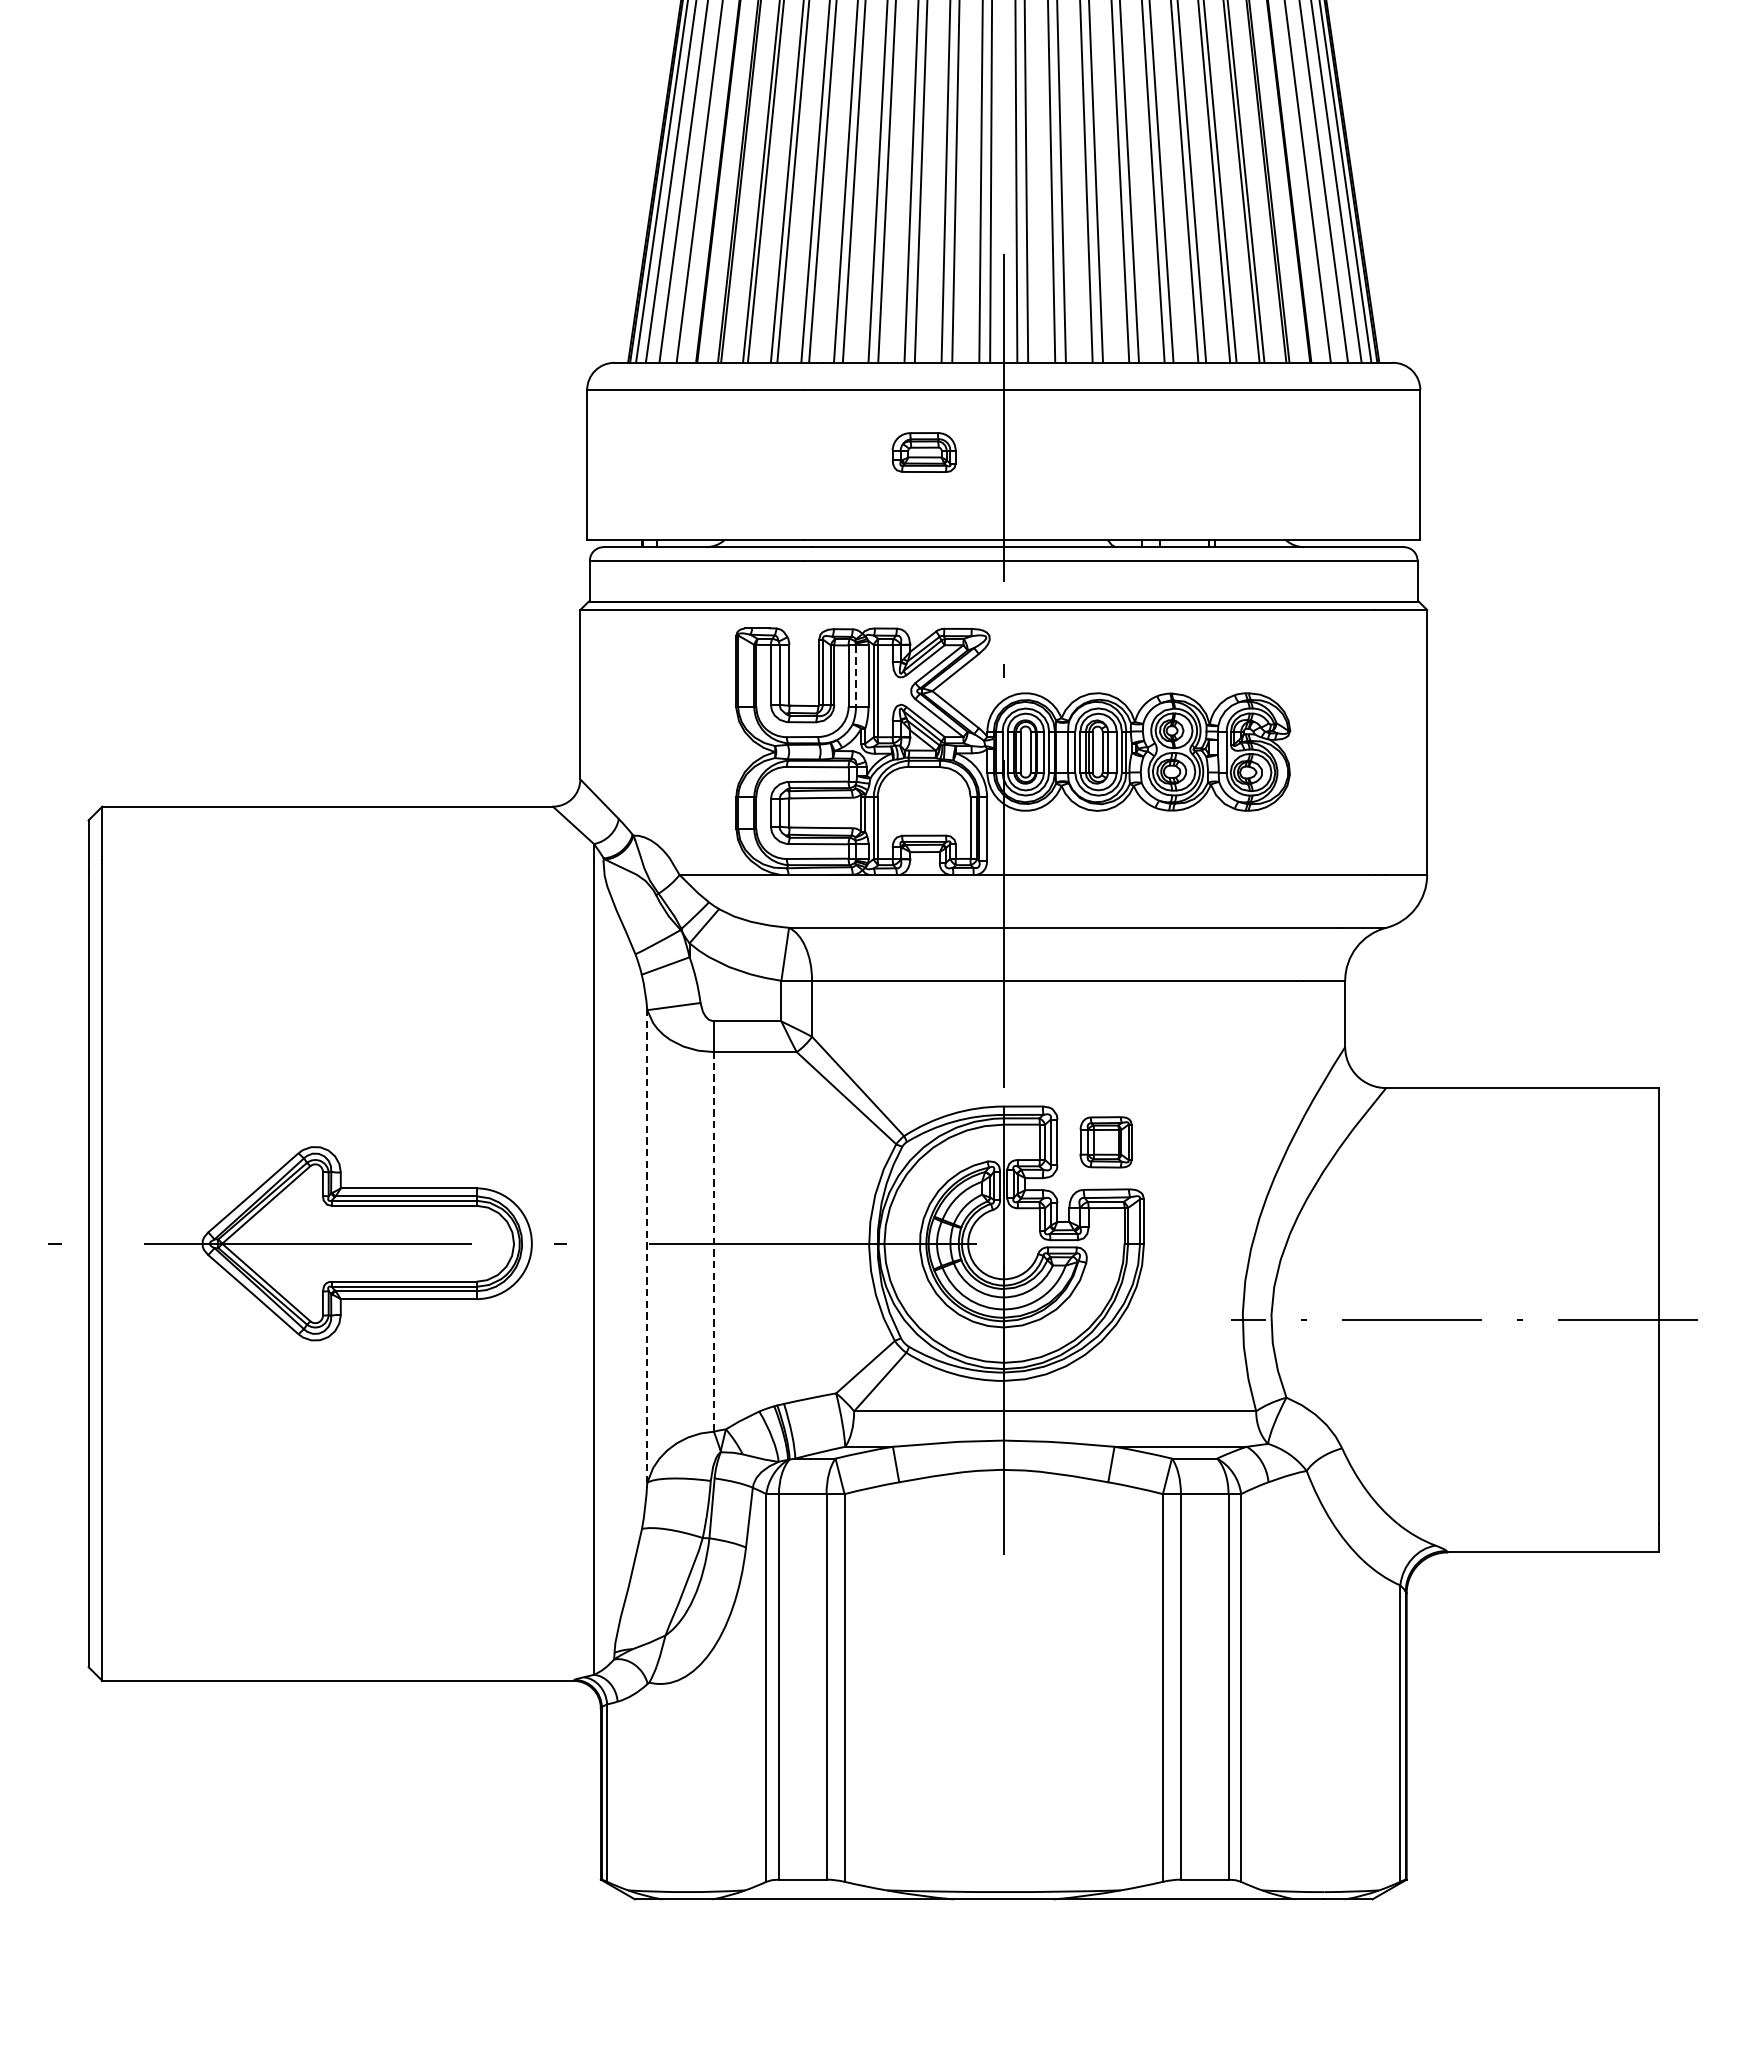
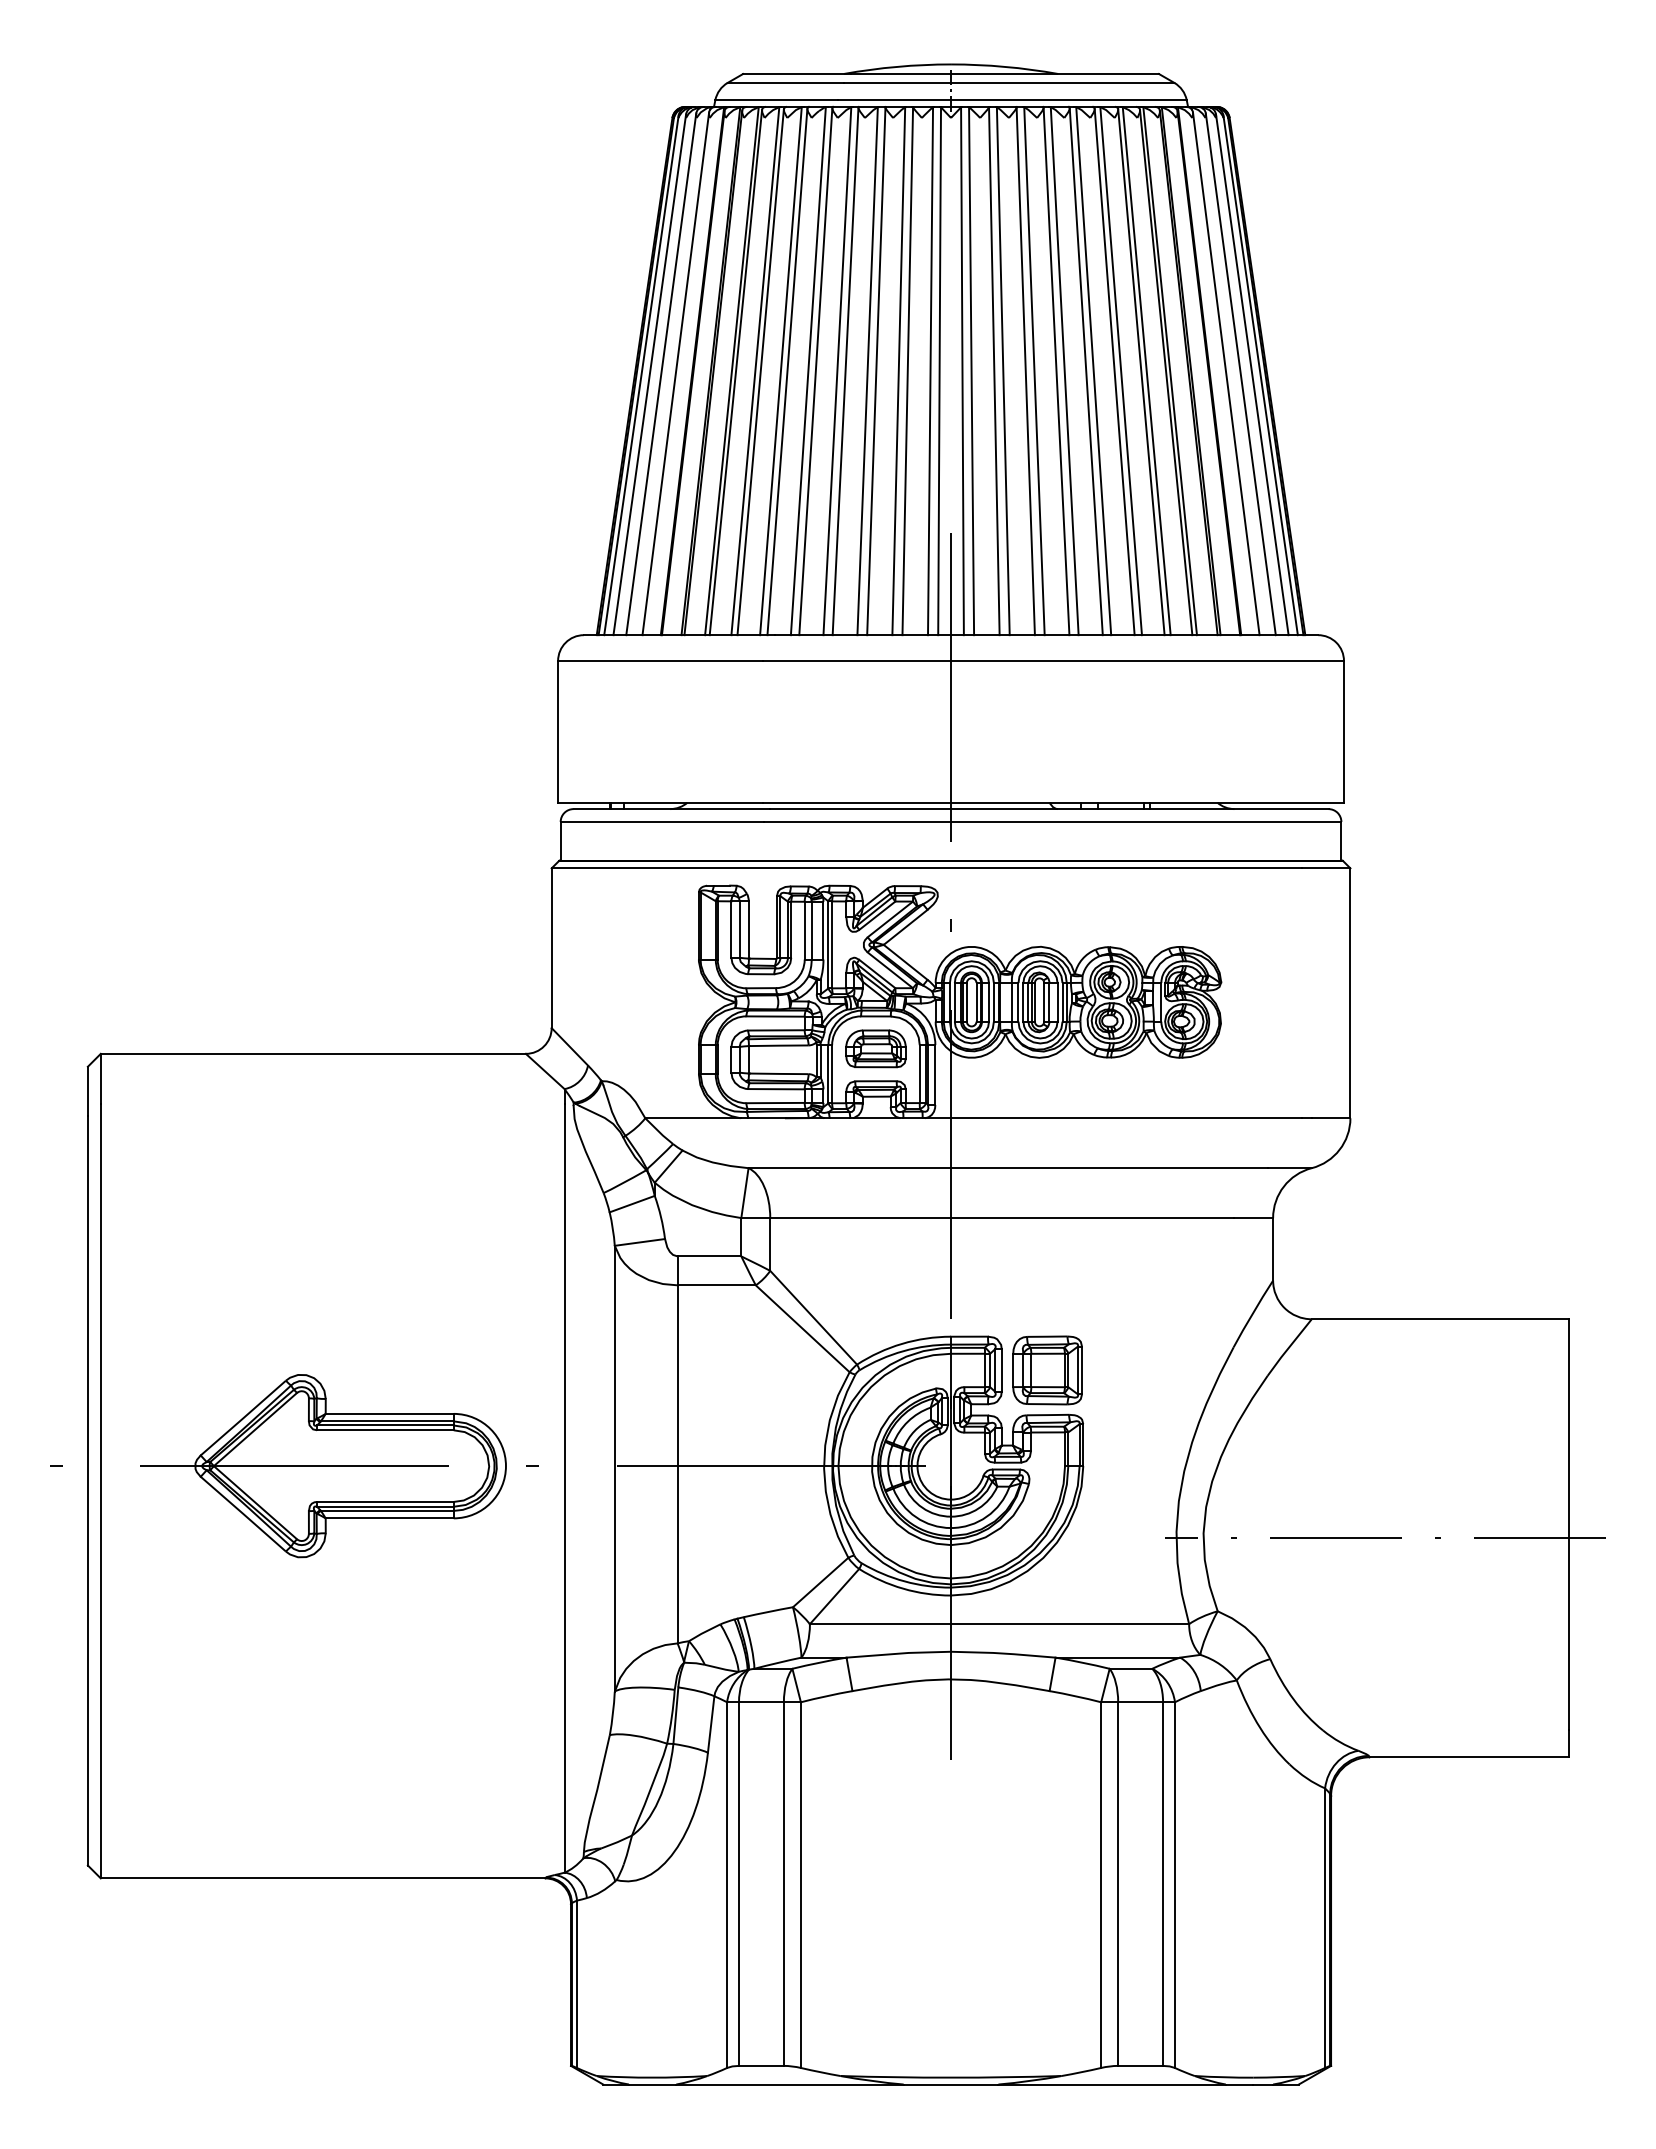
part: (923, 452) -> (875, 1048), moved
line: (855, 675) -> (811, 930), dashed -> solid
part: (1106, 1142) -> (1047, 1370), size x1.43
line: (713, 1240) -> (677, 1463), dashed -> solid
line: (646, 1246) -> (614, 1468), dashed -> solid

